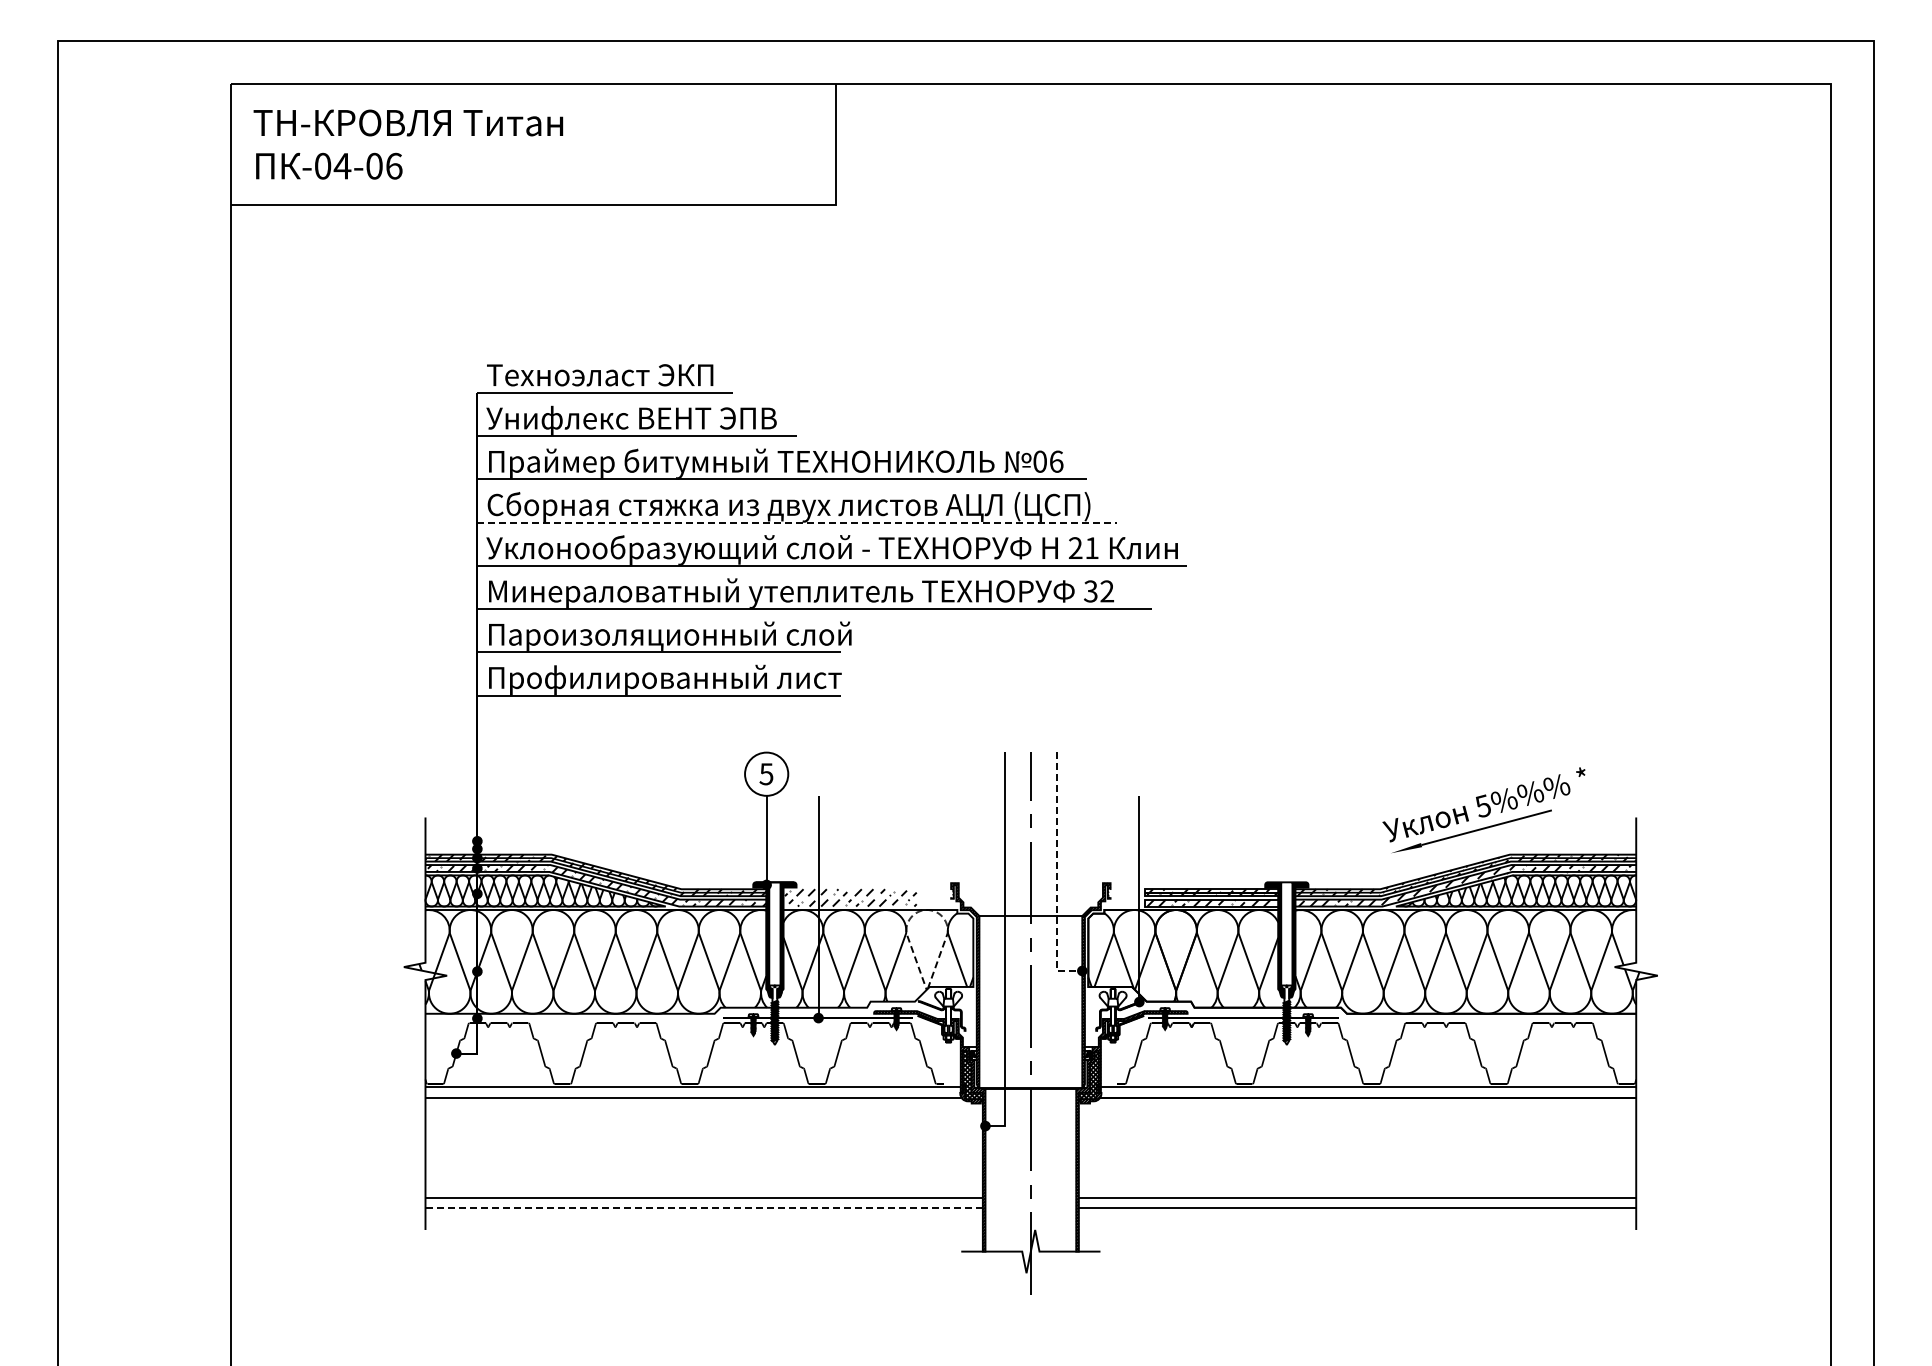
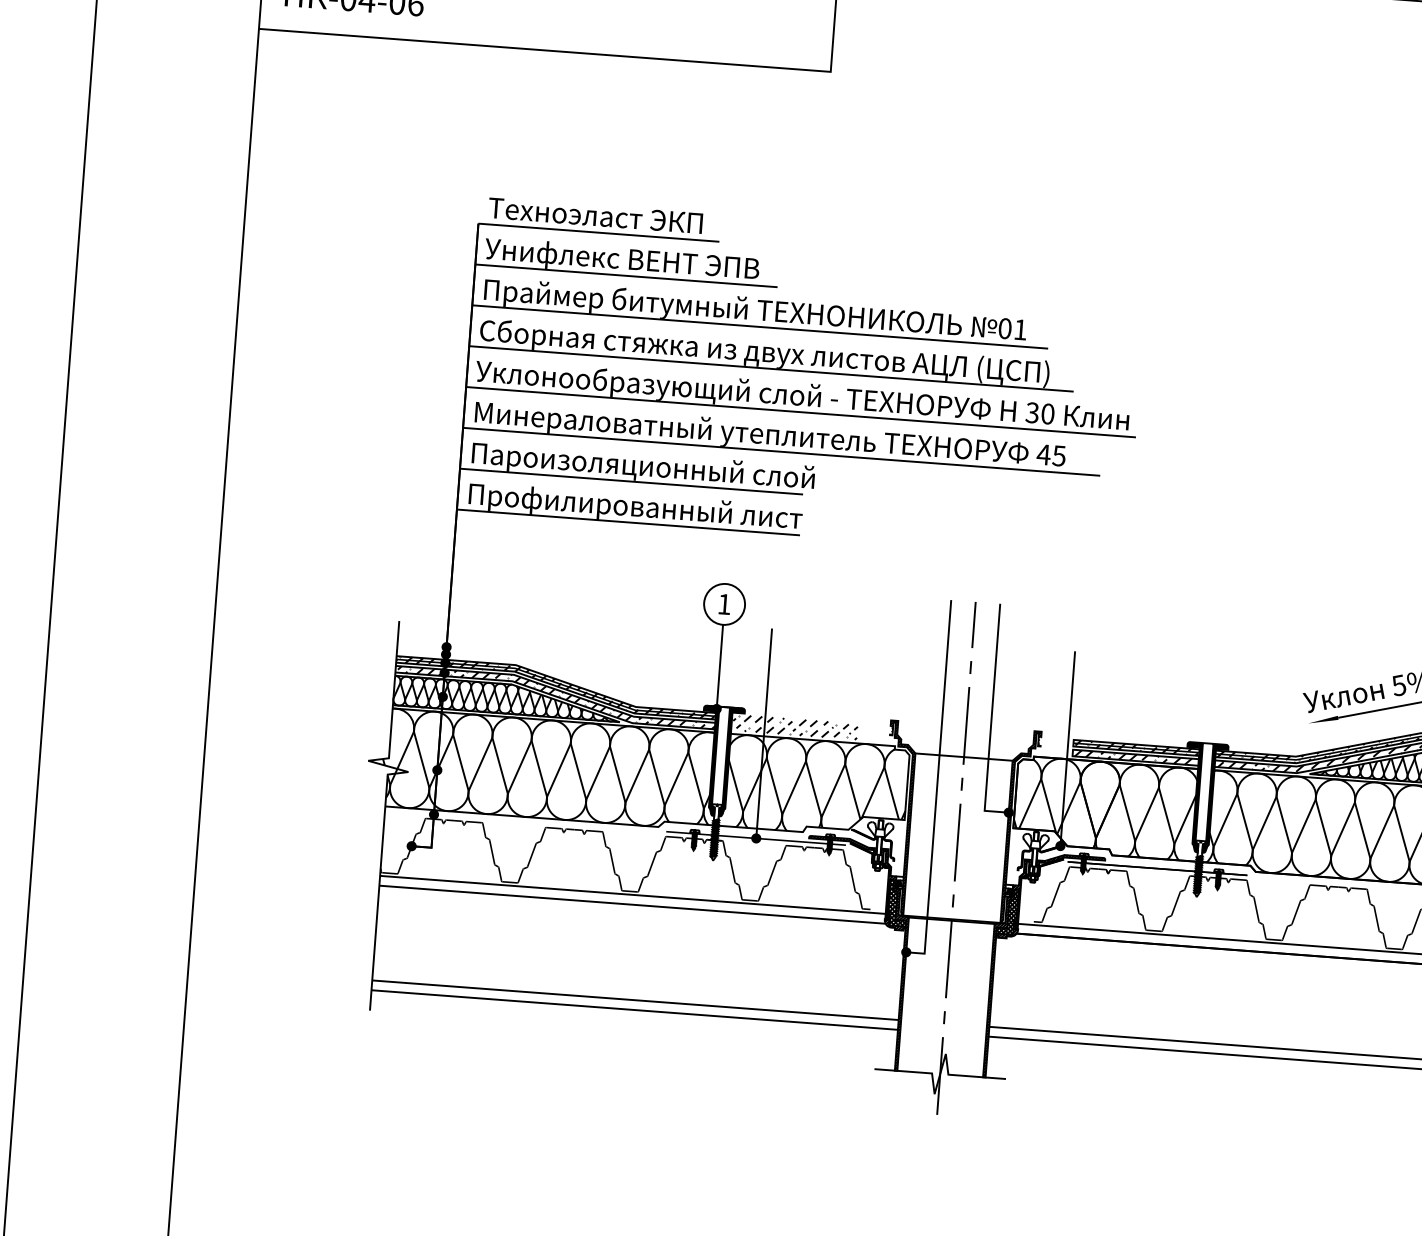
text: (1056, 461) -> (1020, 329), 06 -> 01
line: (797, 522) -> (771, 368), dashed -> solid
text: (1083, 548) -> (1039, 413), 21 -> 30
text: (1098, 591) -> (1050, 455), 32 -> 45
text: (766, 774) -> (724, 604), 5 -> 1
line: (1056, 875) -> (991, 720), dashed -> solid
line: (926, 910) -> (865, 744), dashed -> solid
line: (704, 1208) -> (635, 1010), dashed -> solid

